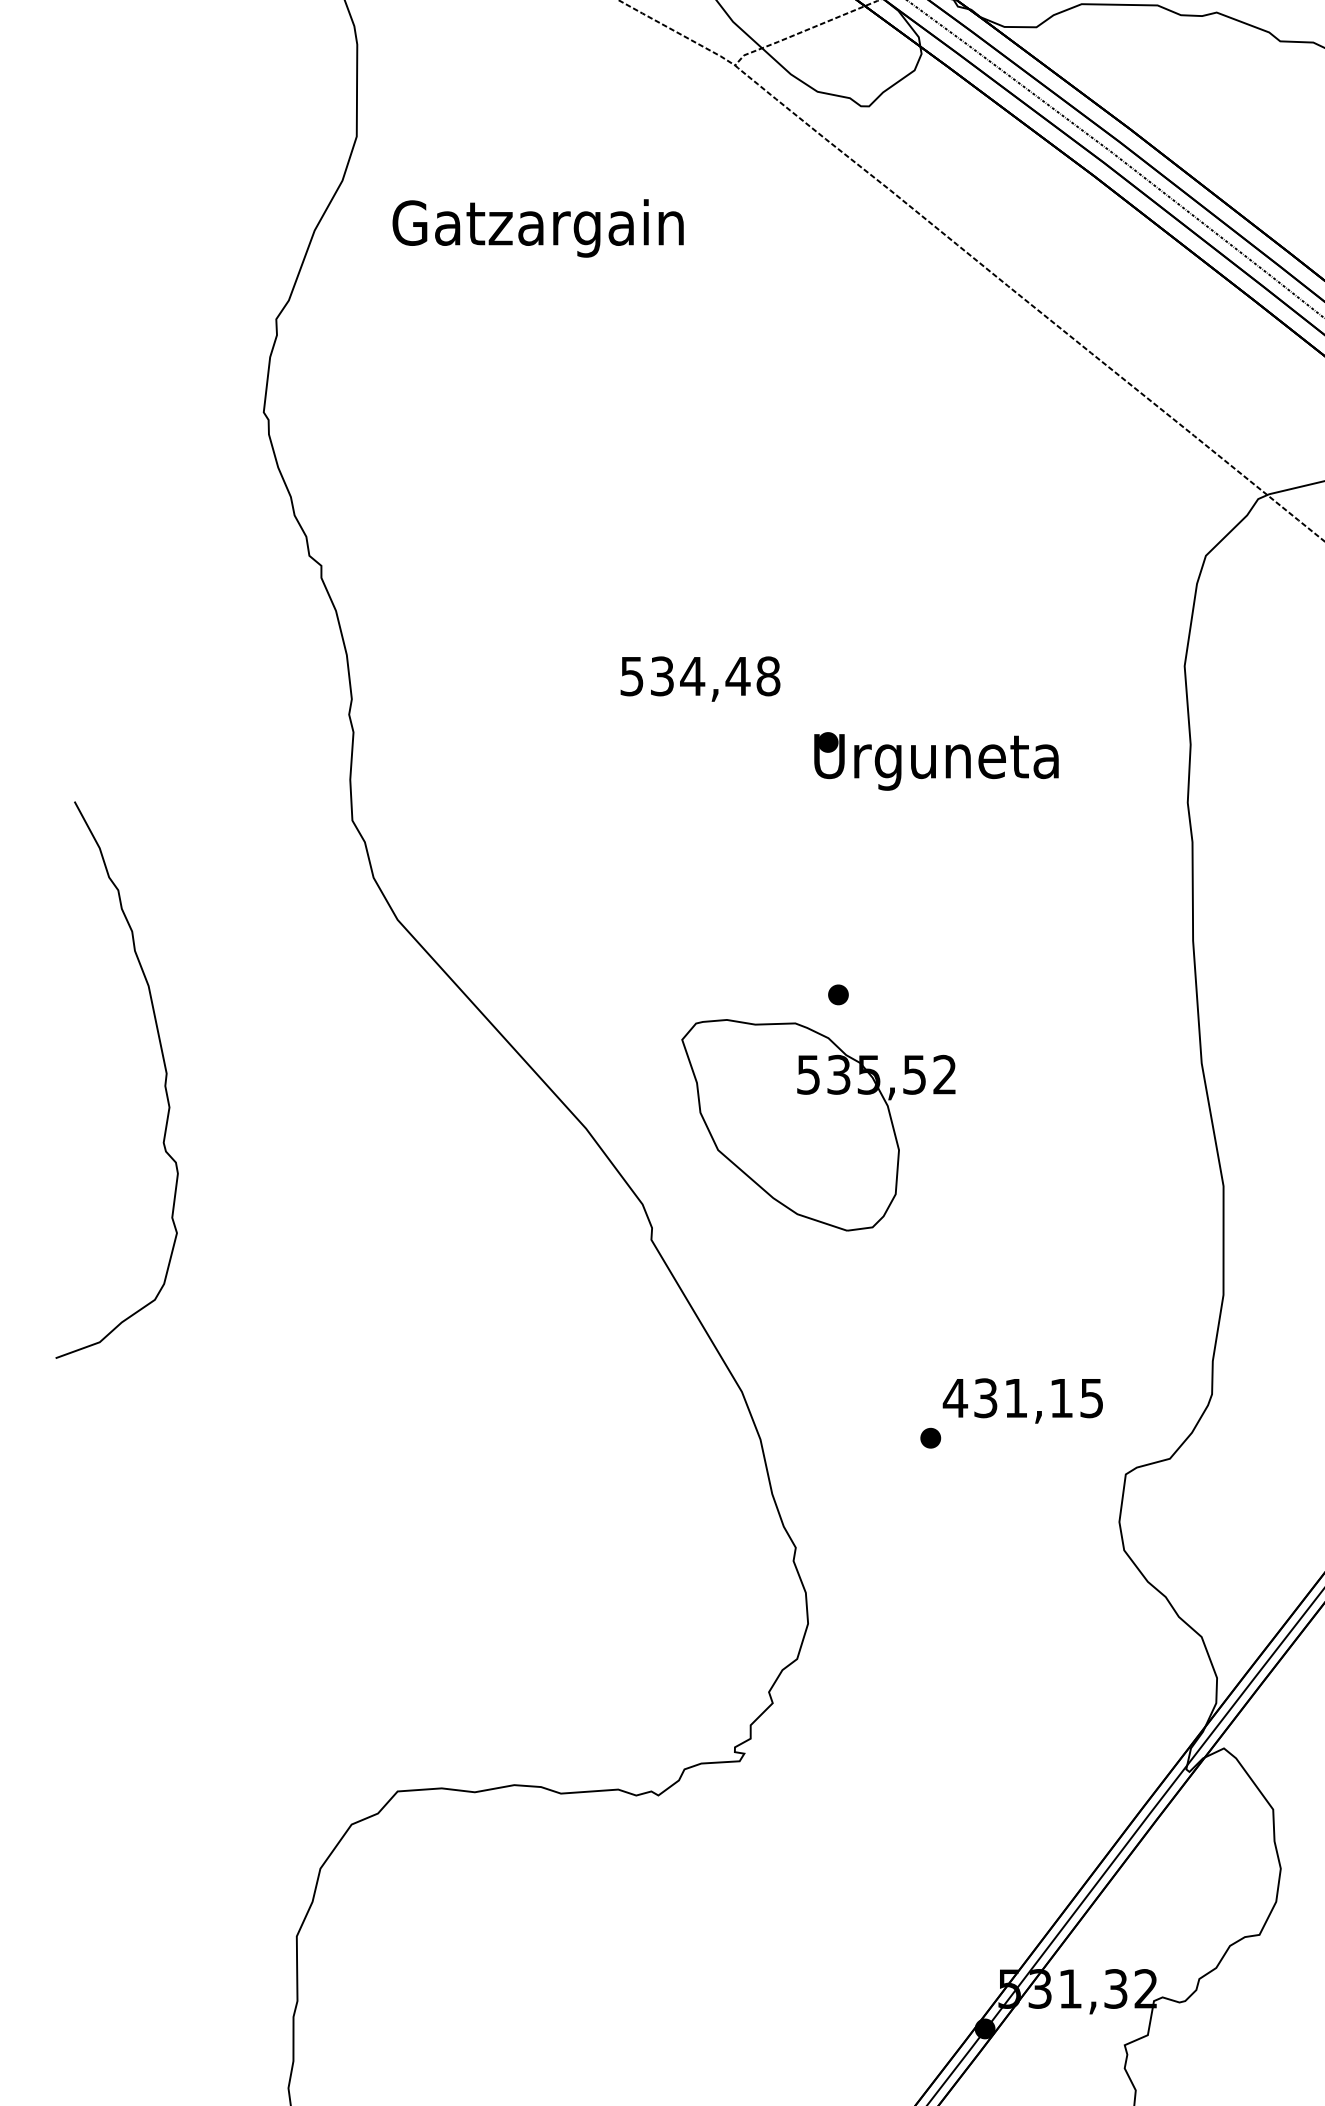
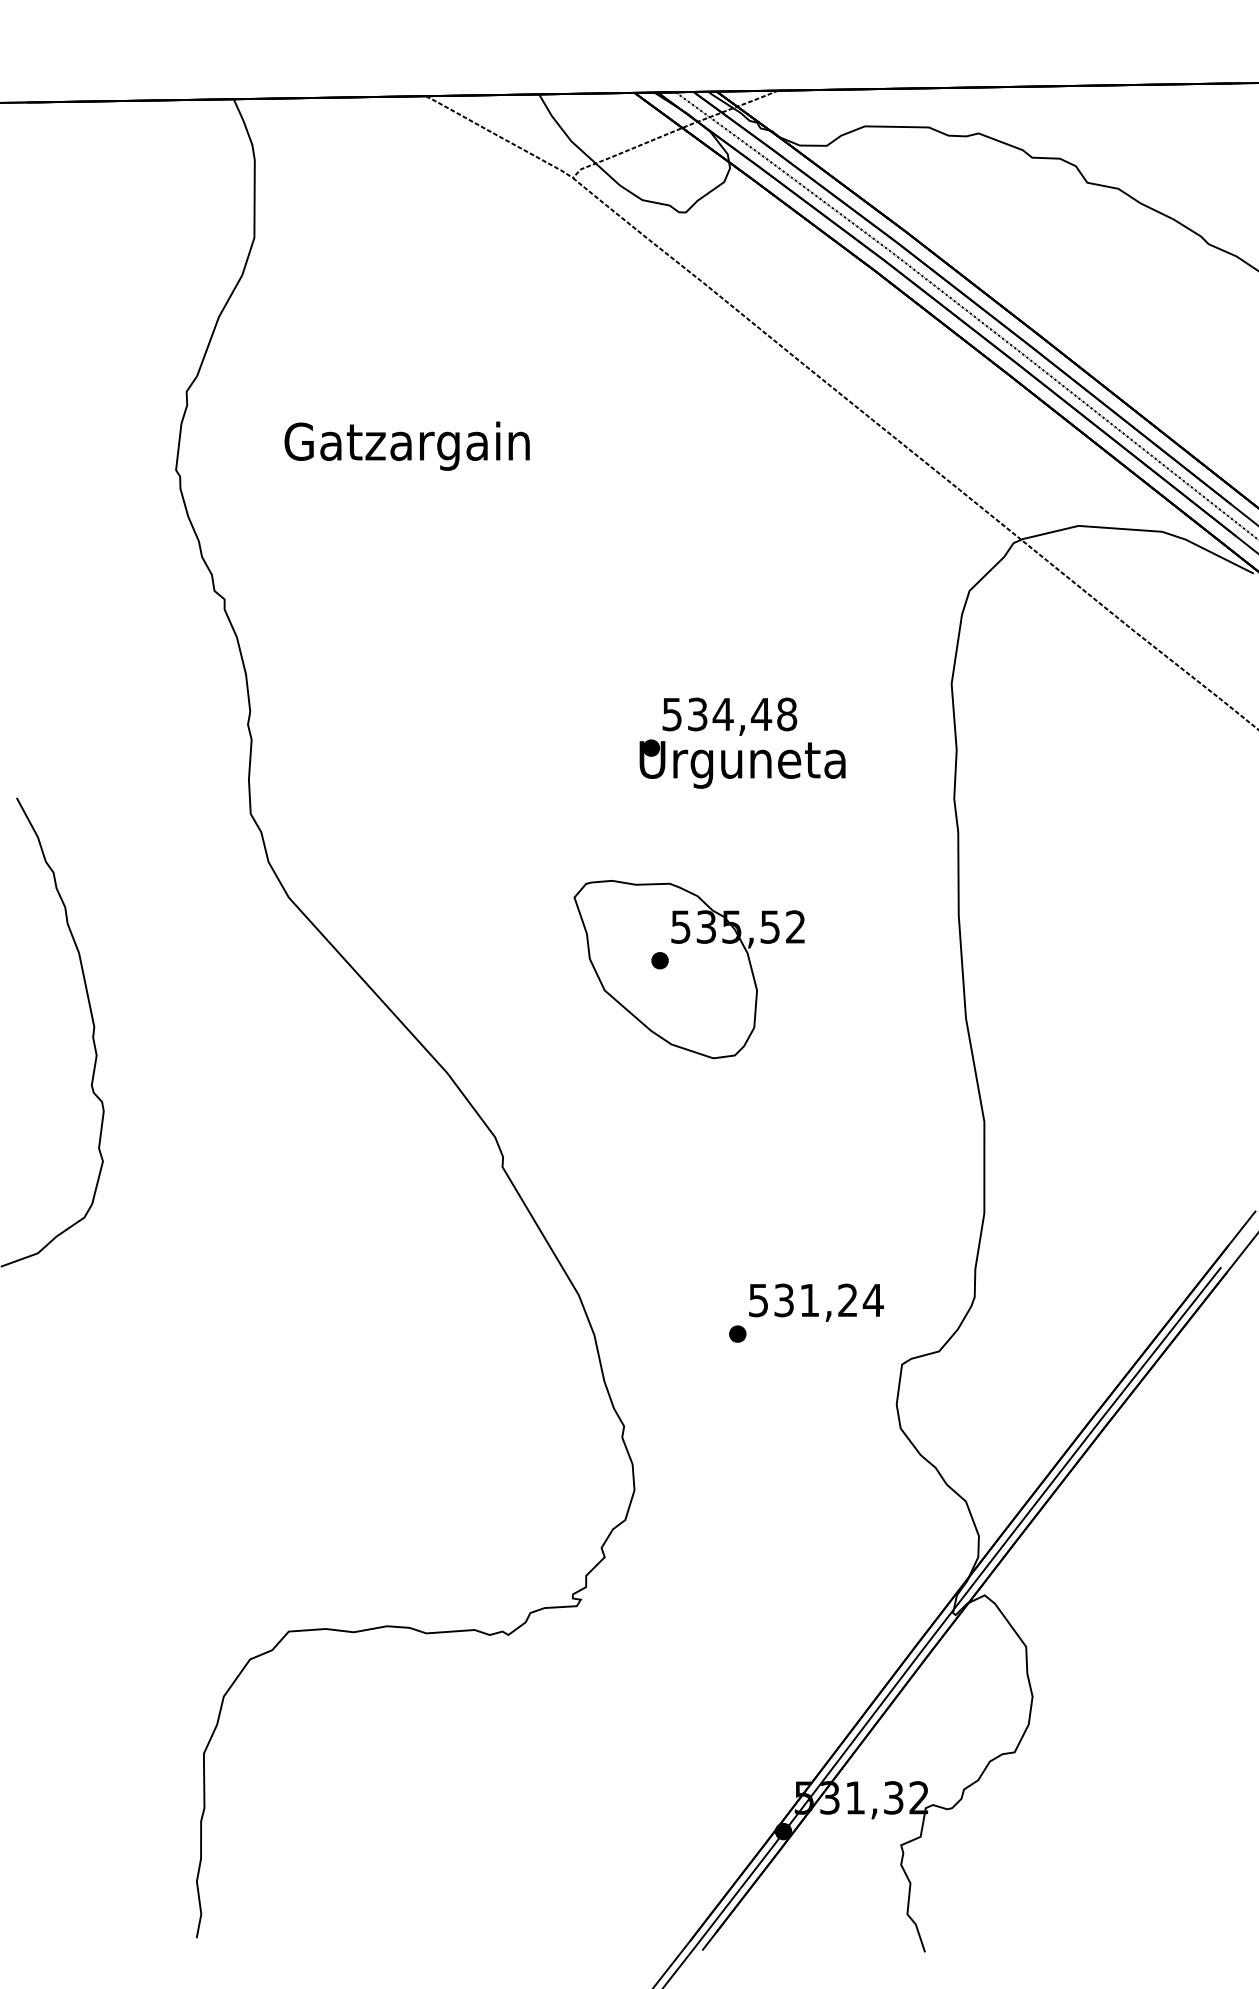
text: (537, 227) -> (406, 445), moved
text: (700, 678) -> (729, 716), moved
part: (817, 1125) -> (688, 969), moved
text: (1024, 1398) -> (816, 1300), 431,15 -> 531,24

